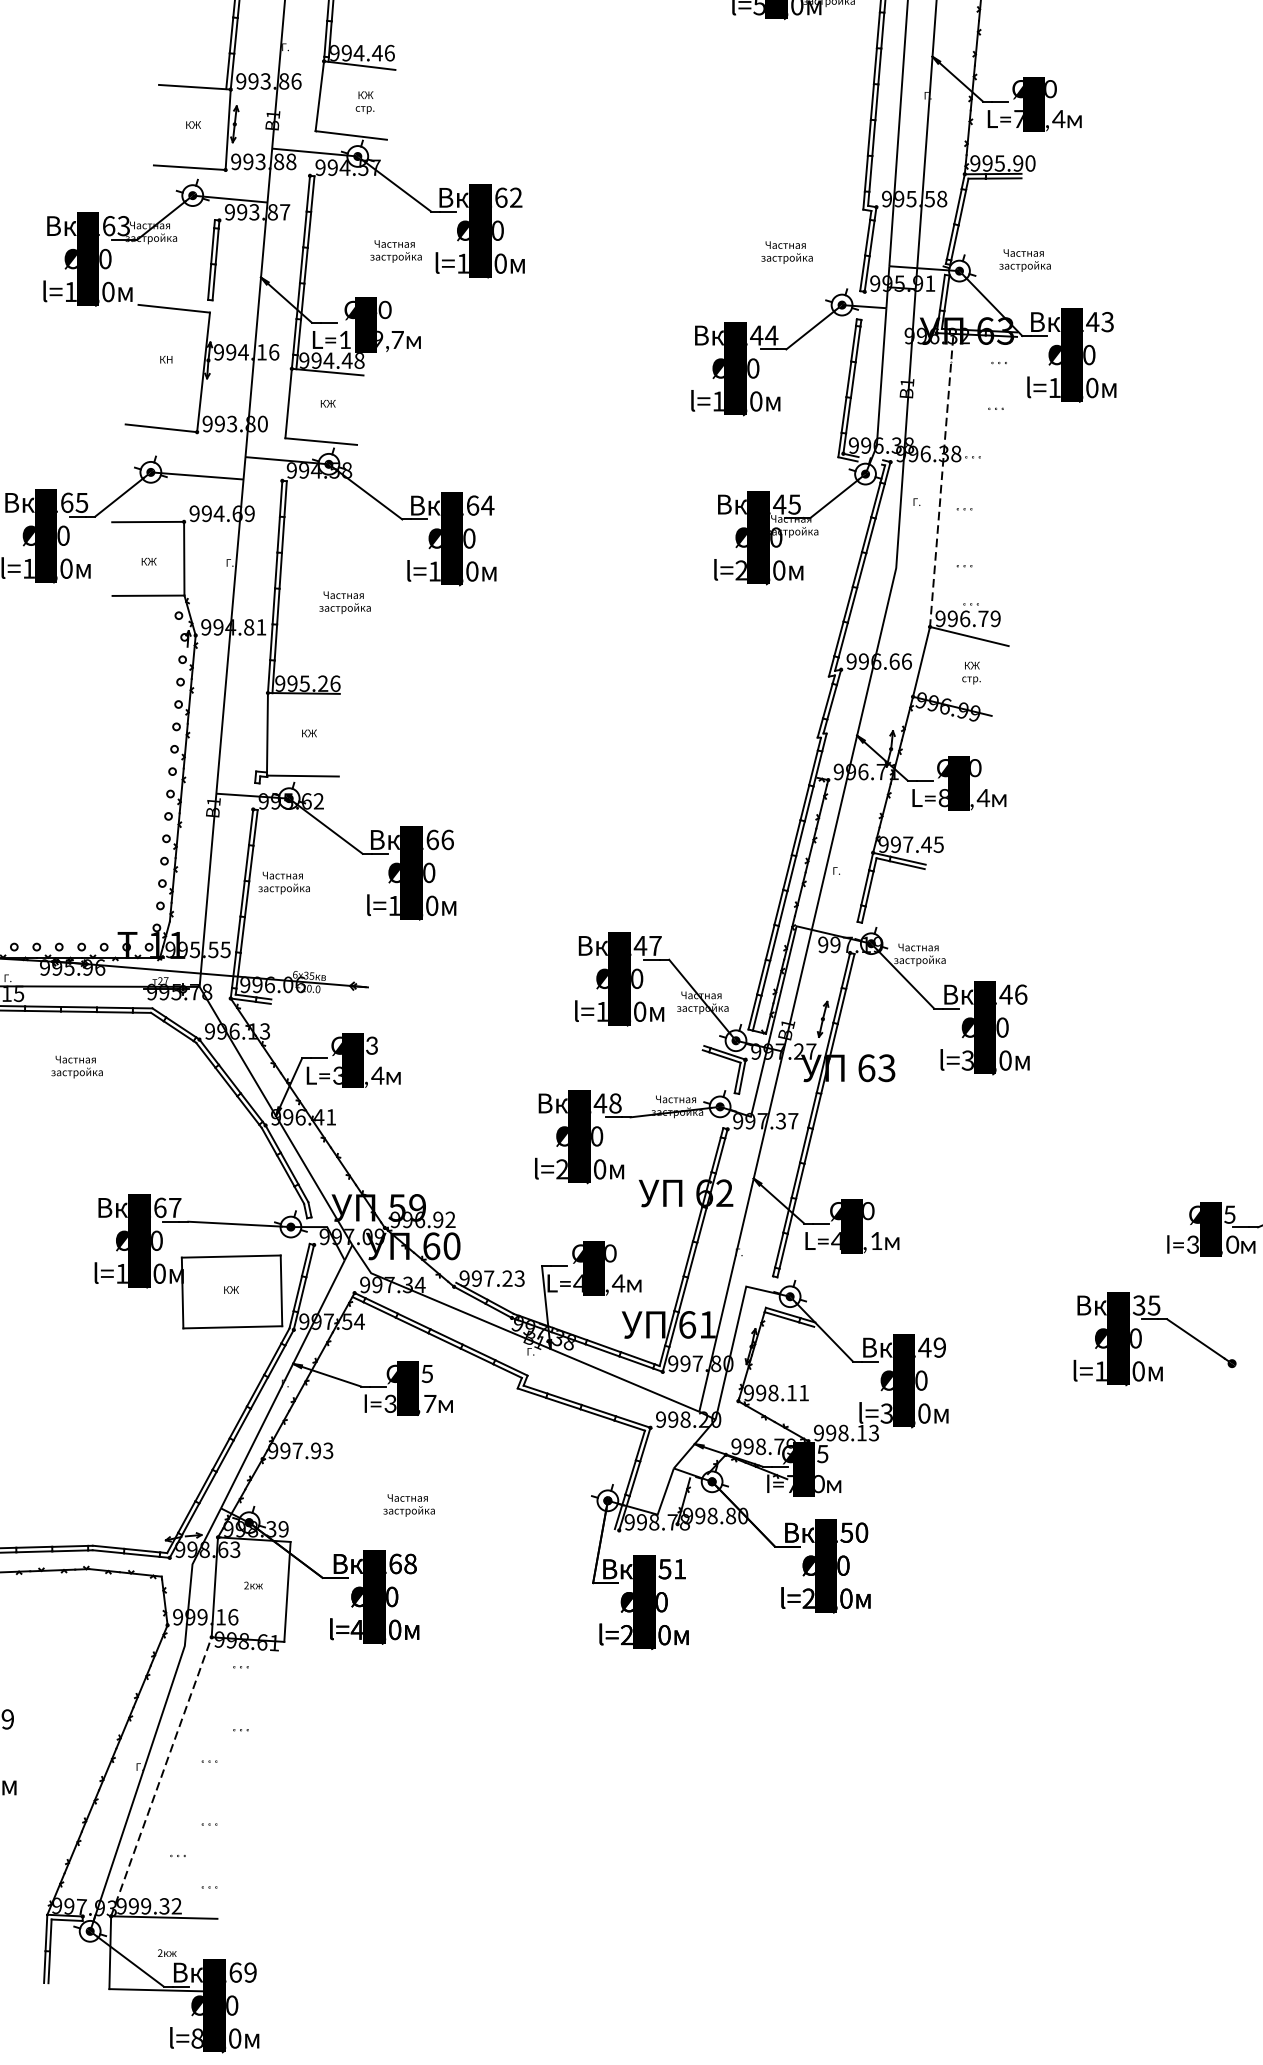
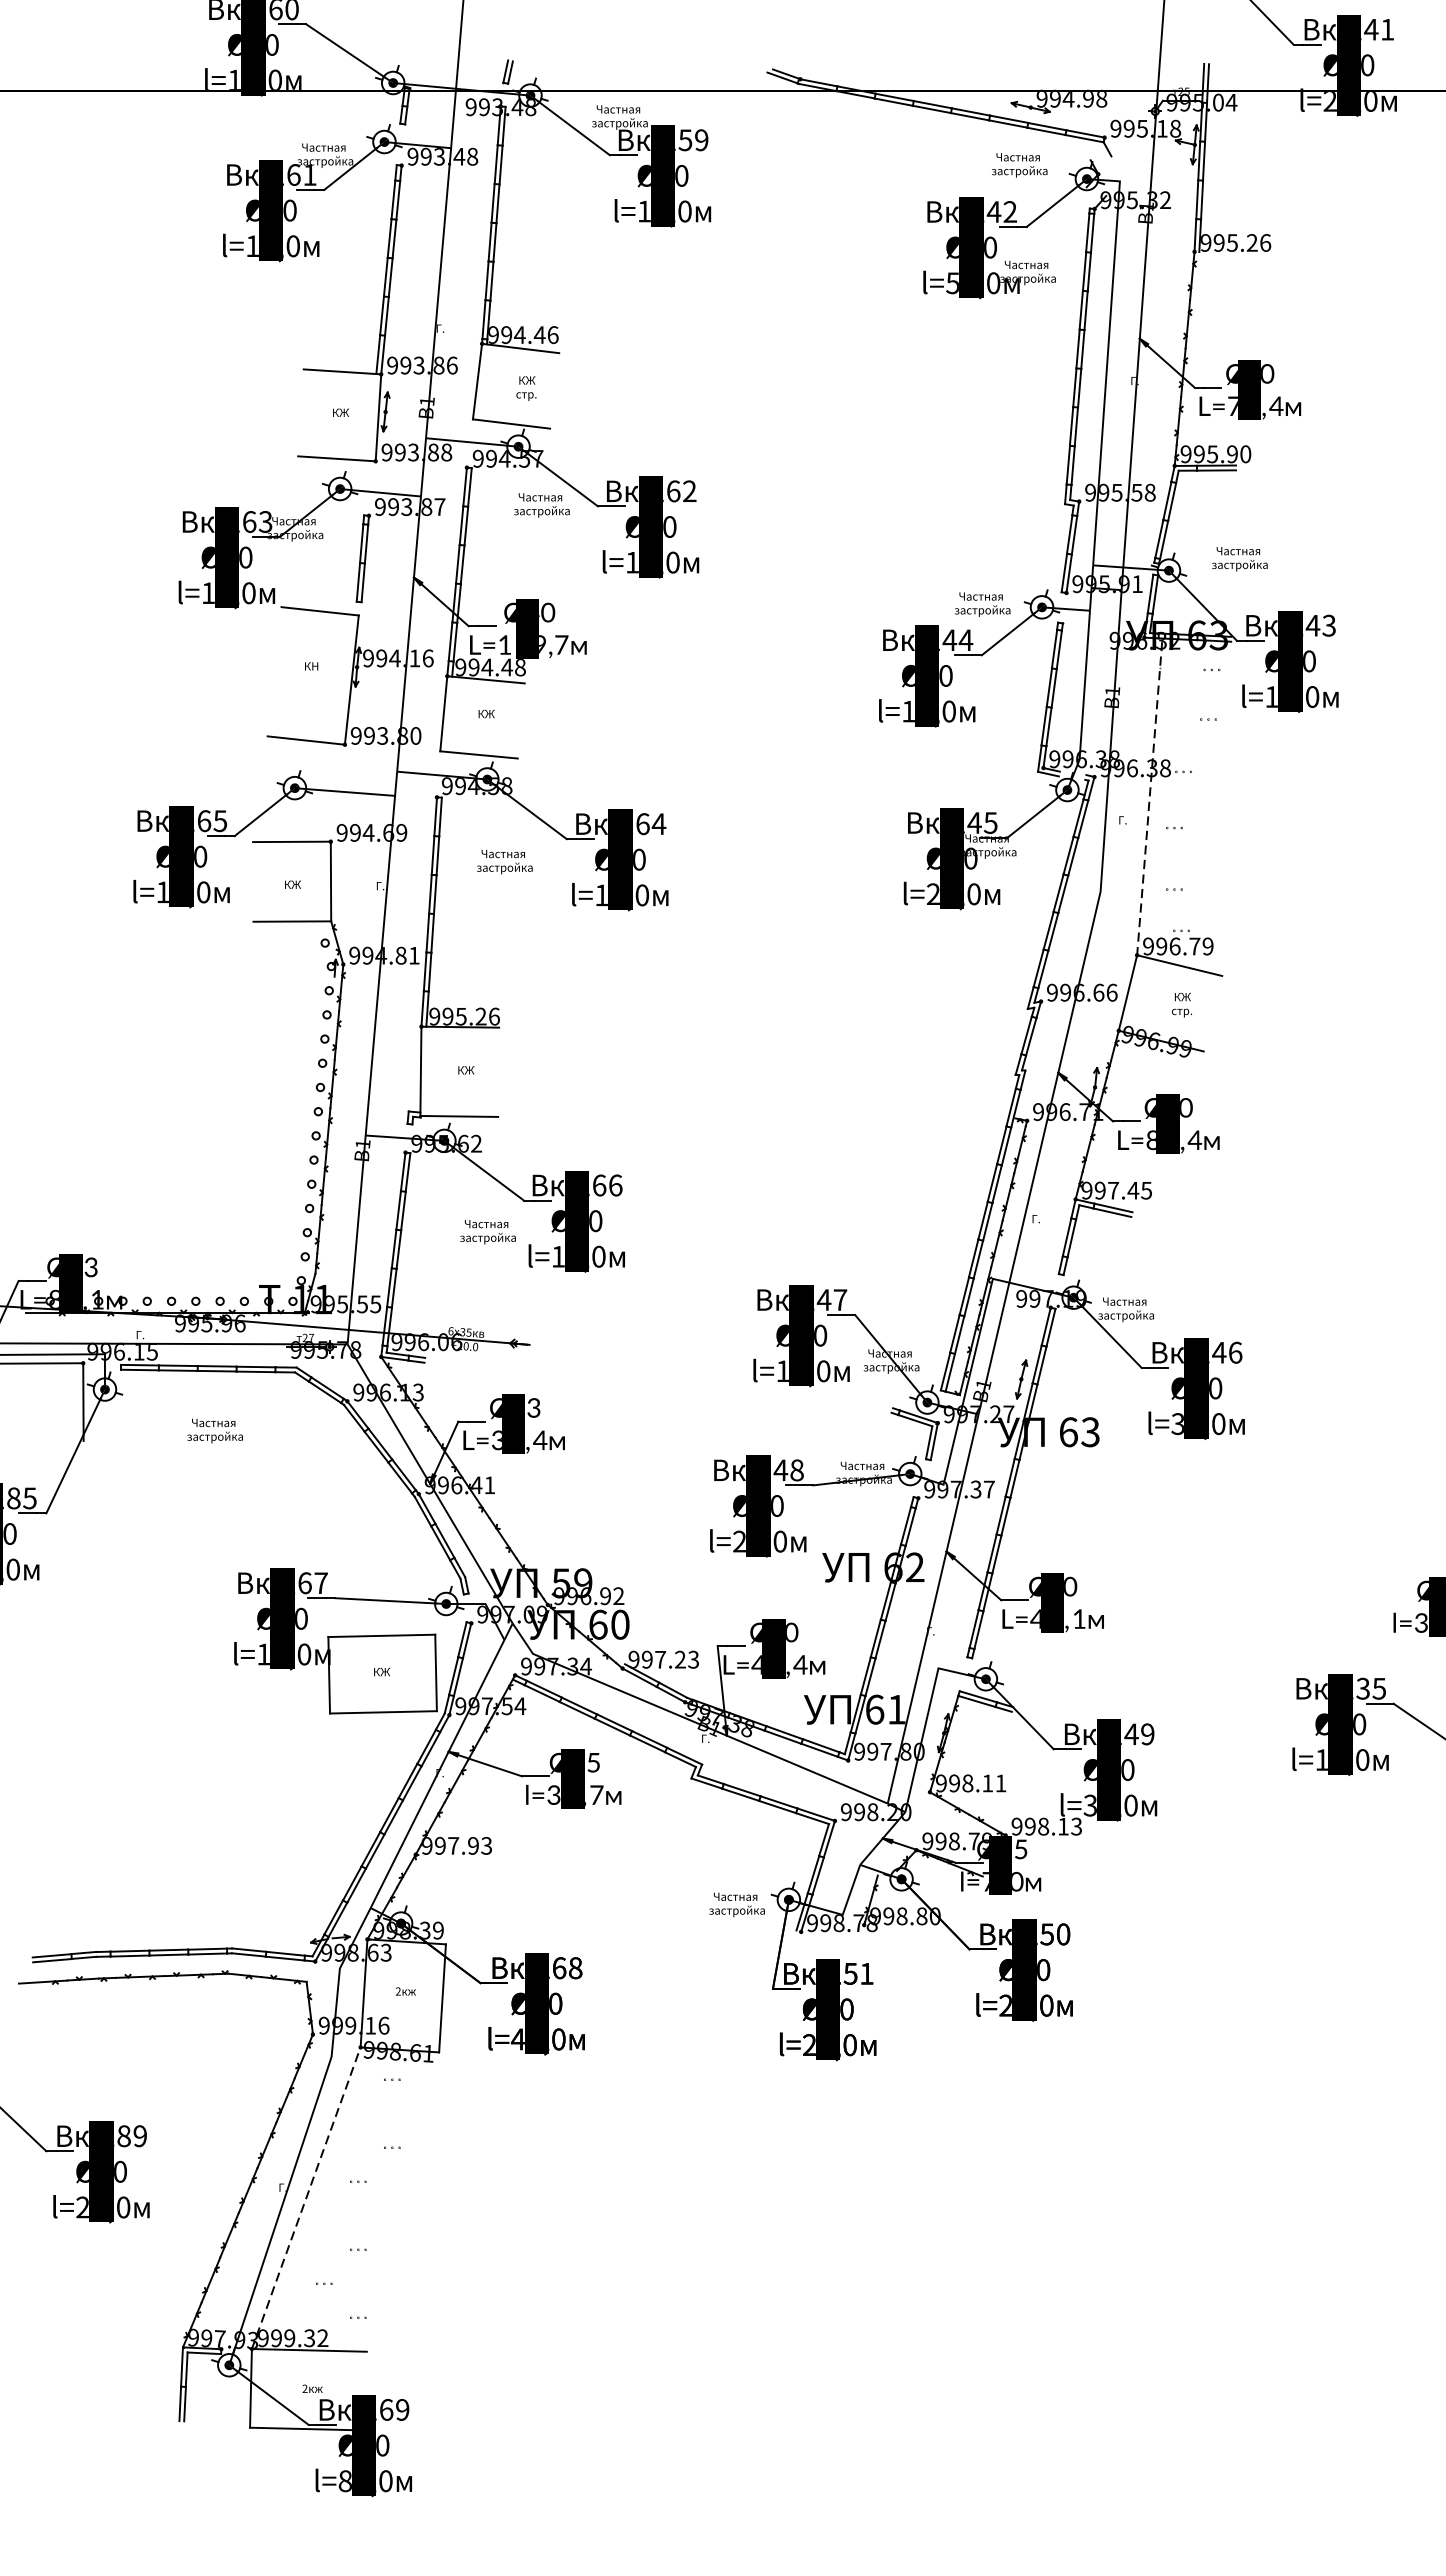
text: (395, 251) -> (541, 505), moved
text: (786, 252) -> (982, 604), moved
text: (344, 602) -> (504, 861), moved
text: (283, 883) -> (487, 1232), moved
text: (408, 1505) -> (736, 1904), moved

